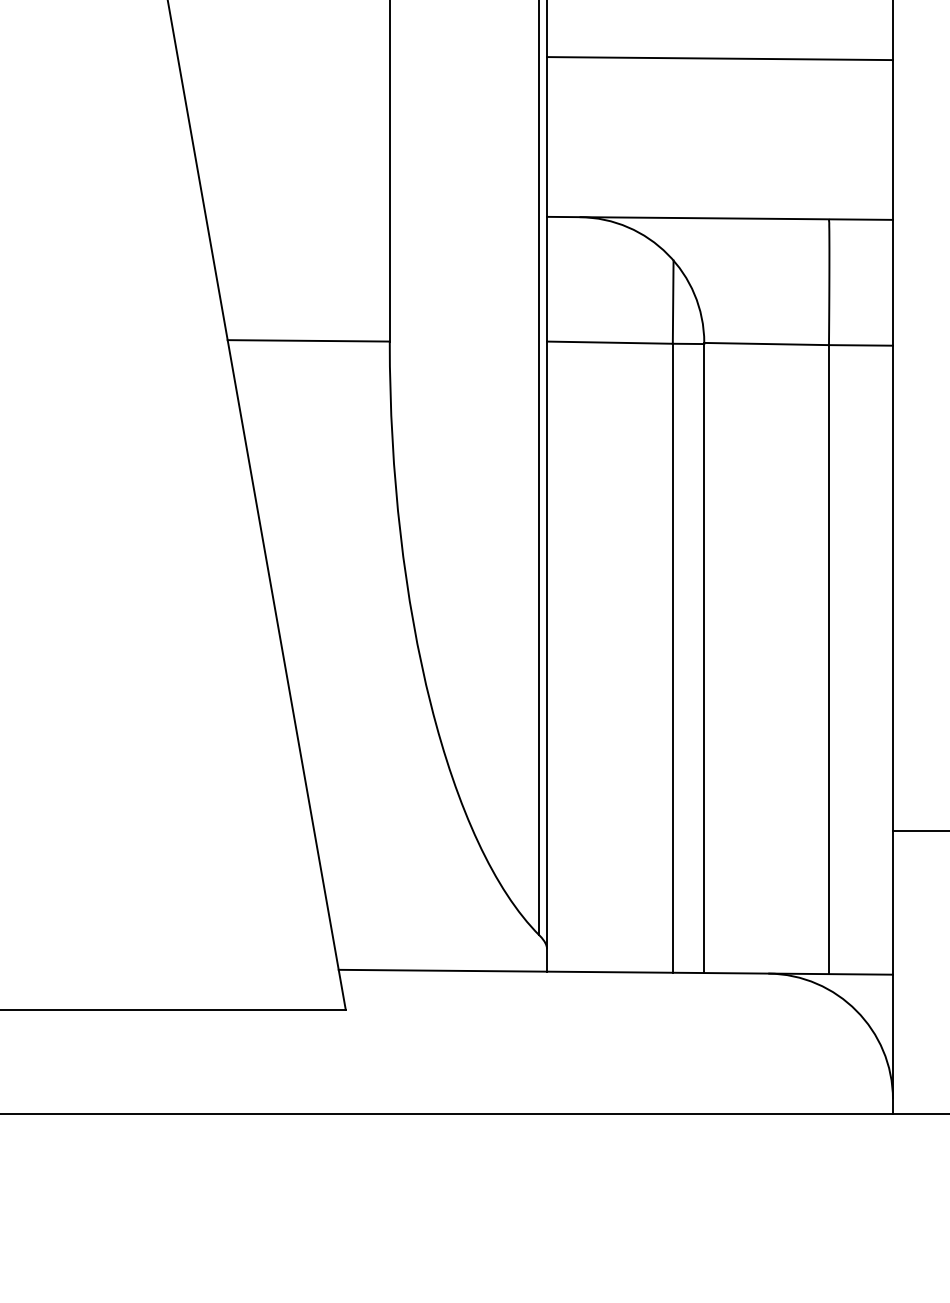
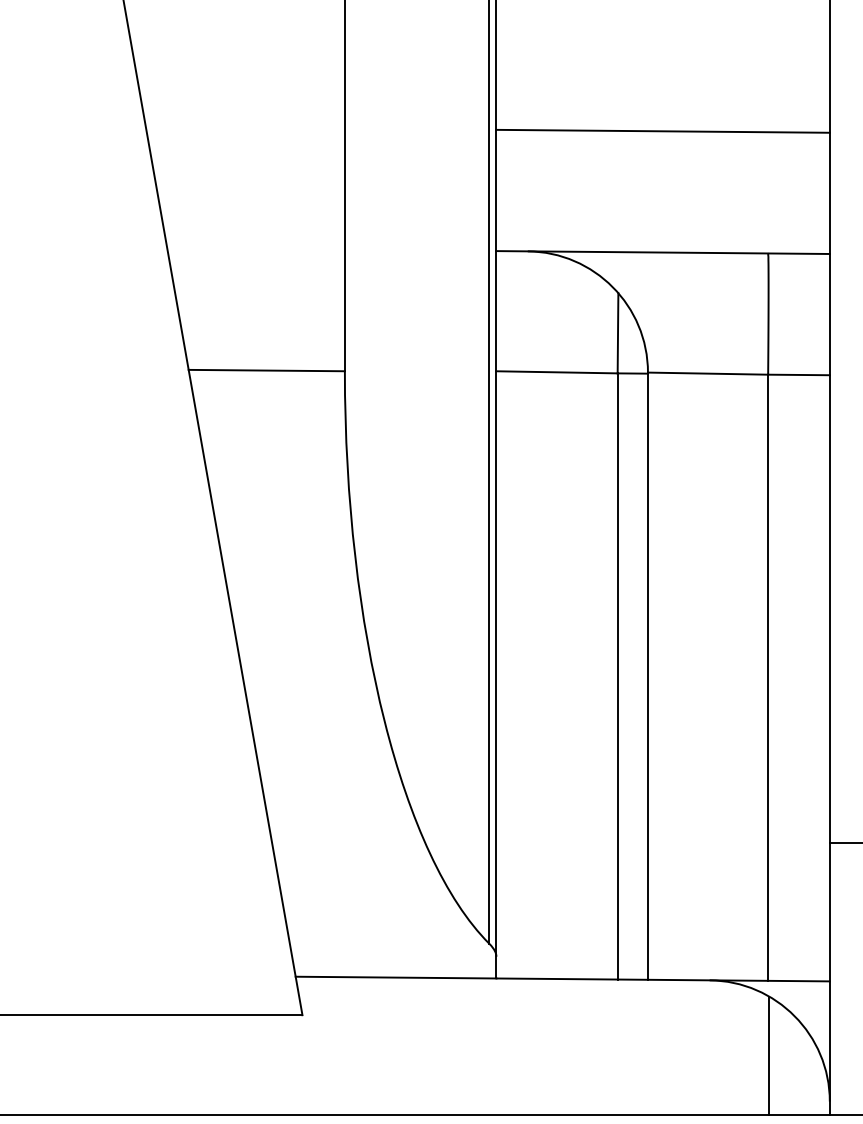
line: (719, 58) -> (662, 131), moved
line: (830, 1051) -> (769, 1055), added

